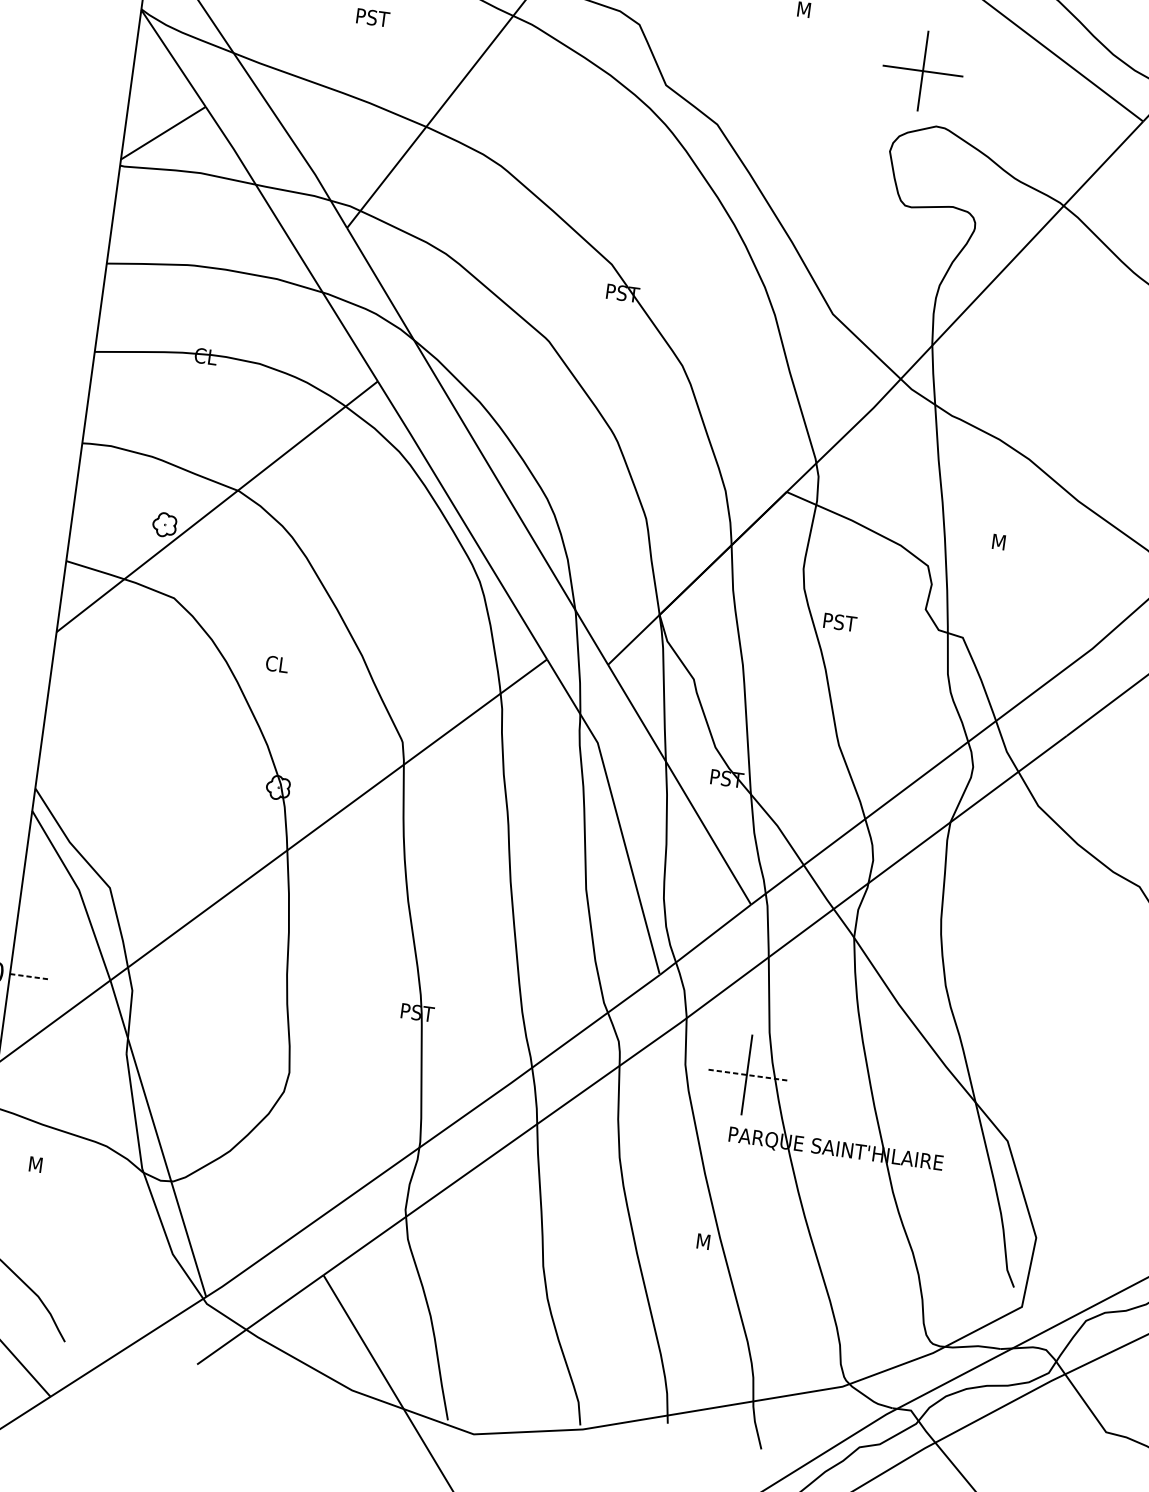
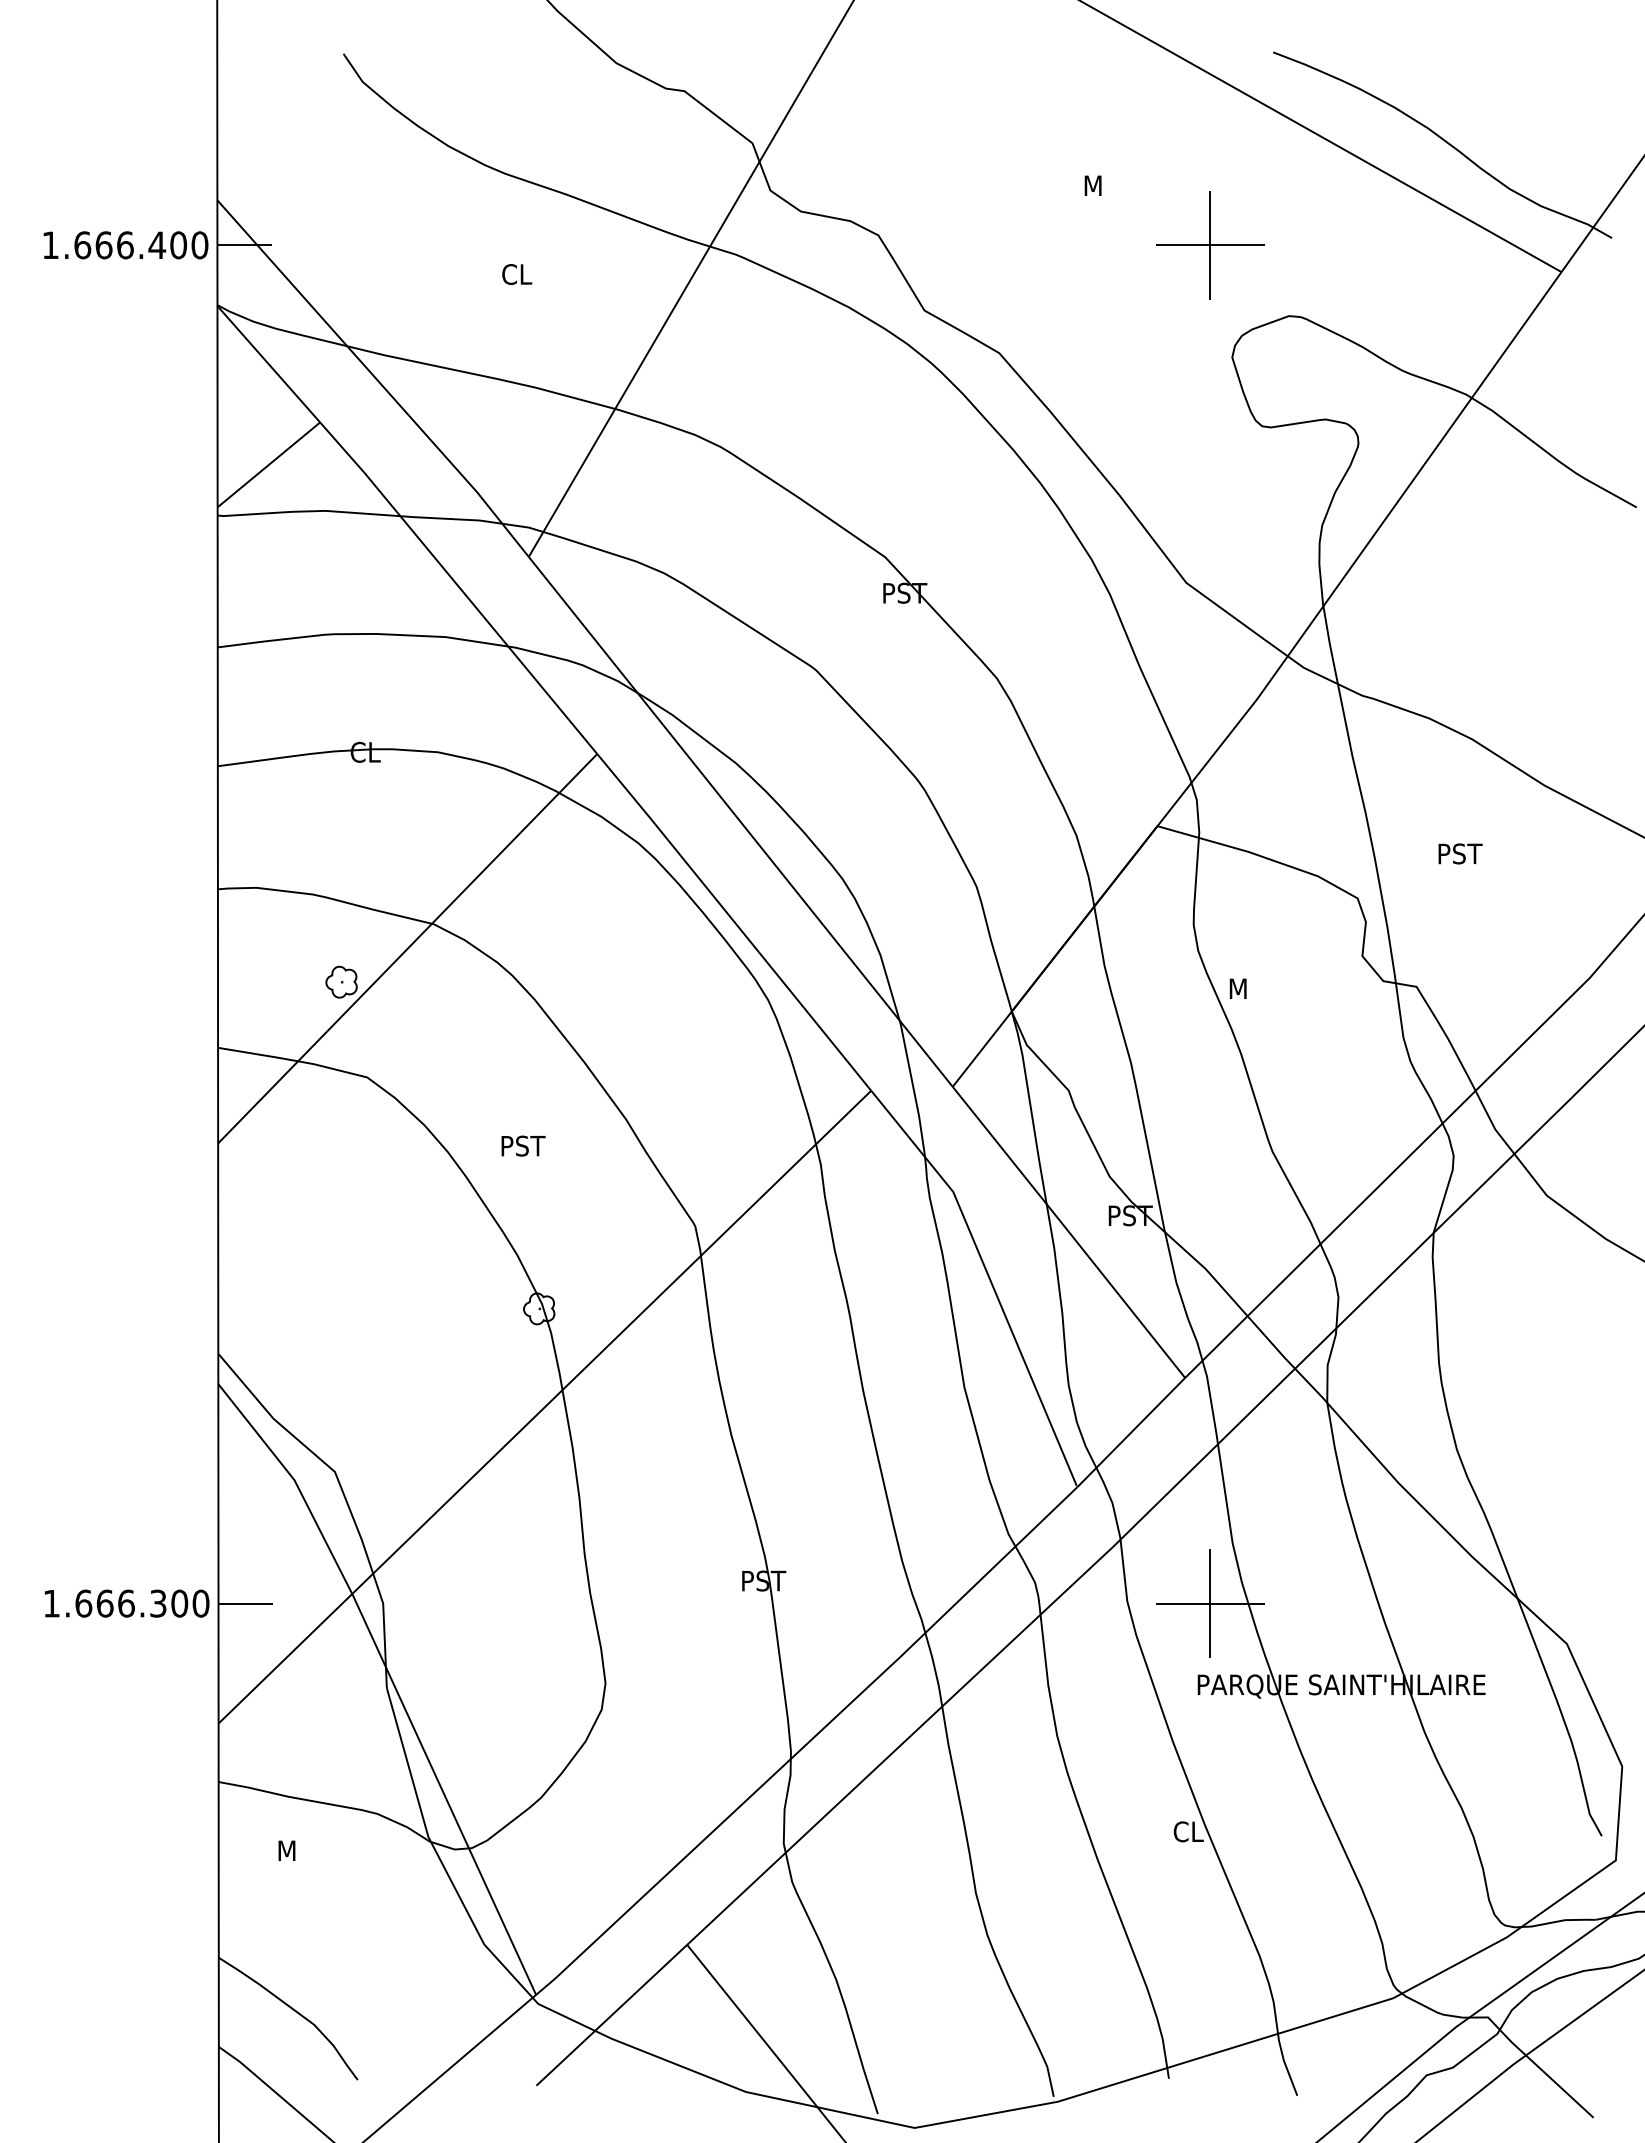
text: (372, 17) -> (524, 274), PST -> CL
part: (923, 71) -> (1210, 245), moved
text: (1009, 543) -> (1461, 853), M -> PST
text: (840, 622) -> (1252, 988), PST -> M
text: (282, 664) -> (522, 1145), CL -> PST
line: (30, 976) -> (246, 1603), dashed -> solid
line: (746, 1074) -> (1209, 1603), dashed -> solid
text: (707, 1241) -> (1188, 1831), M -> CL

